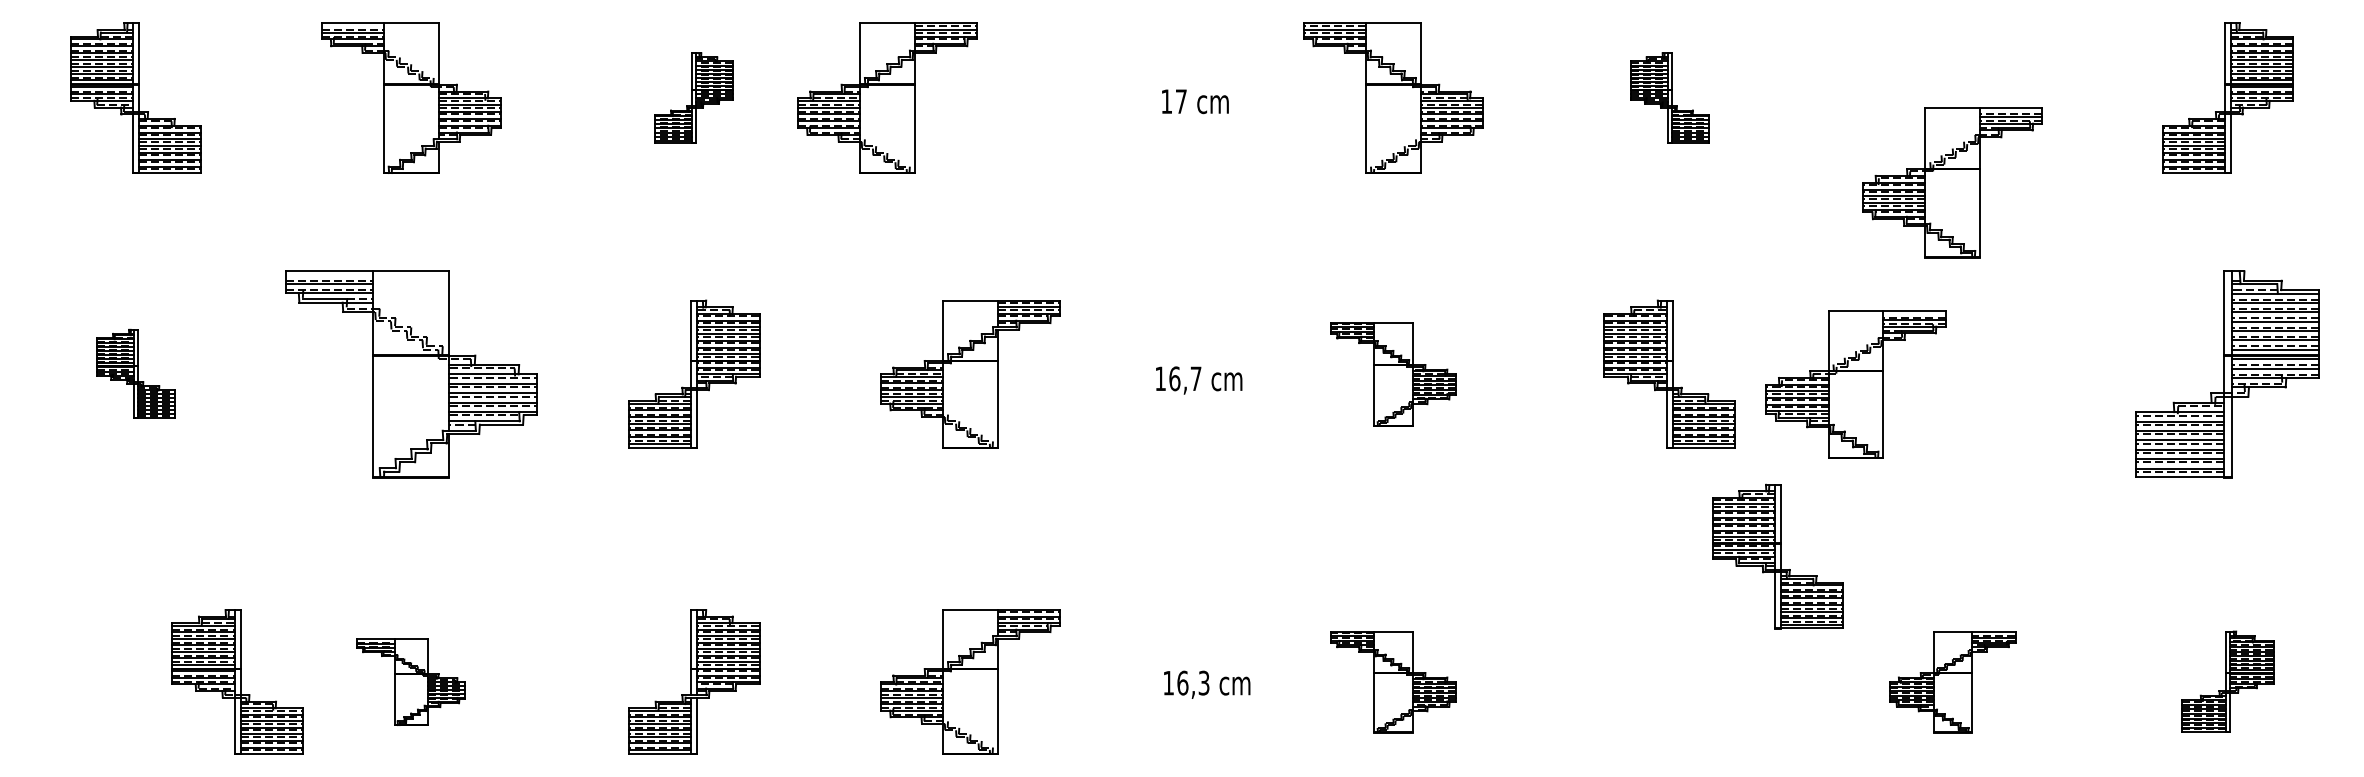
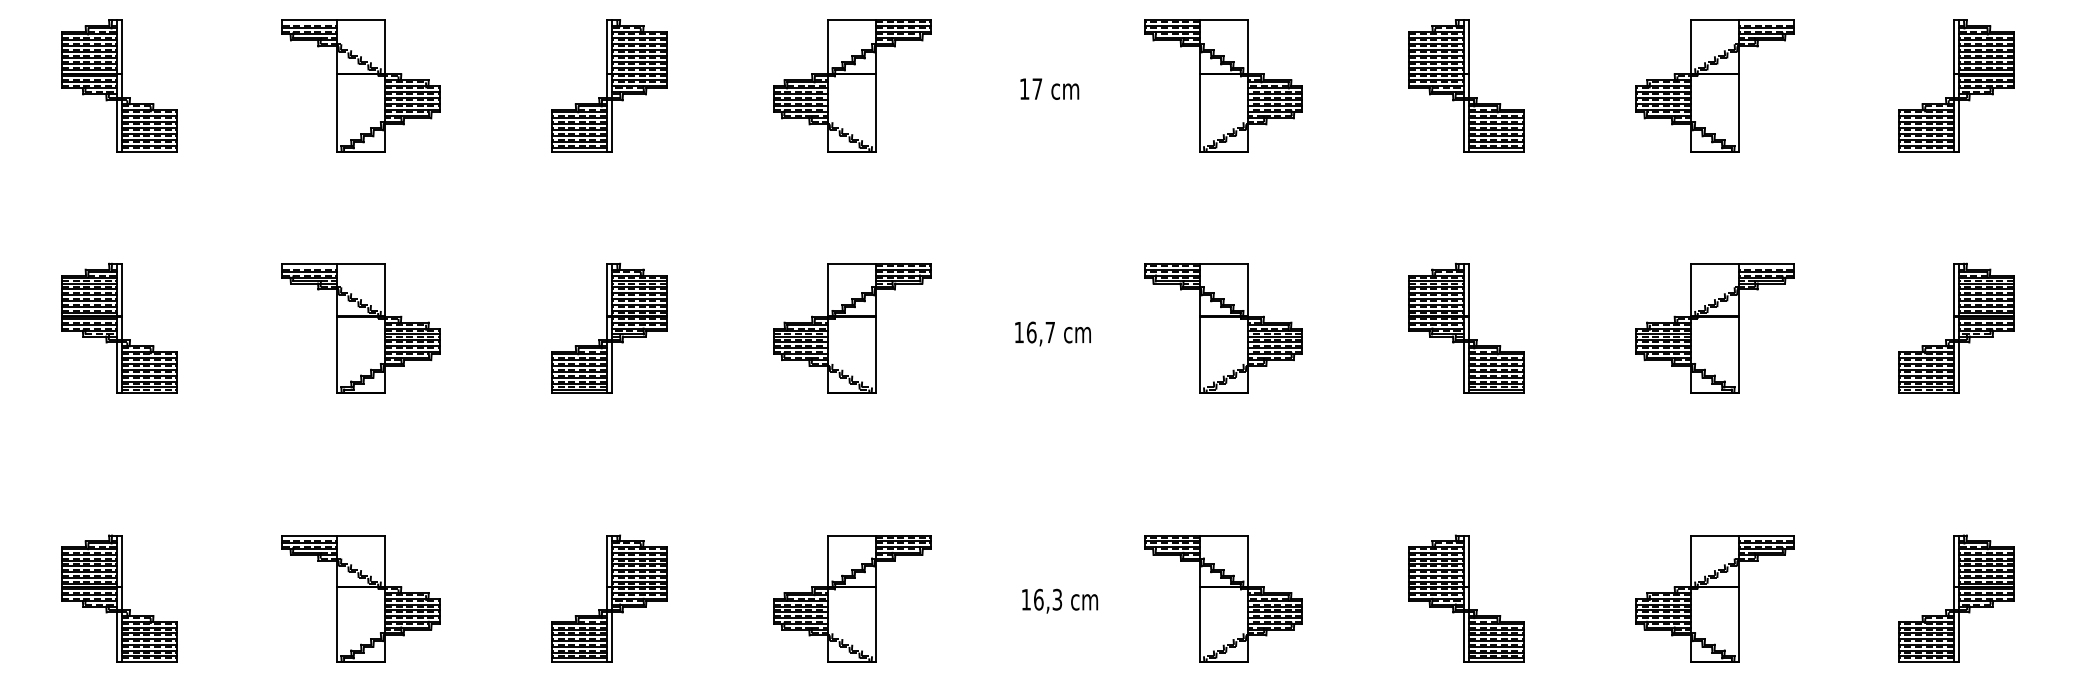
part: (694, 97) -> (609, 85), size x1.67
part: (887, 97) -> (852, 85), moved
part: (1669, 97) -> (1466, 85), size x1.67
part: (1952, 181) -> (1714, 85), moved
part: (136, 373) -> (119, 327), size x1.67
part: (2227, 373) -> (1956, 327), size x0.71
part: (410, 374) -> (360, 328), size x0.71
part: (1393, 374) -> (1223, 328), size x1.43
part: (1855, 384) -> (1714, 328), moved
part: (1778, 556) -> (1466, 598), moved
part: (237, 681) -> (119, 598), moved
part: (410, 681) -> (360, 598), size x1.67
part: (1393, 681) -> (1223, 598), size x1.43
part: (1952, 681) -> (1714, 598), size x1.43
part: (2227, 681) -> (1956, 598), size x1.43

